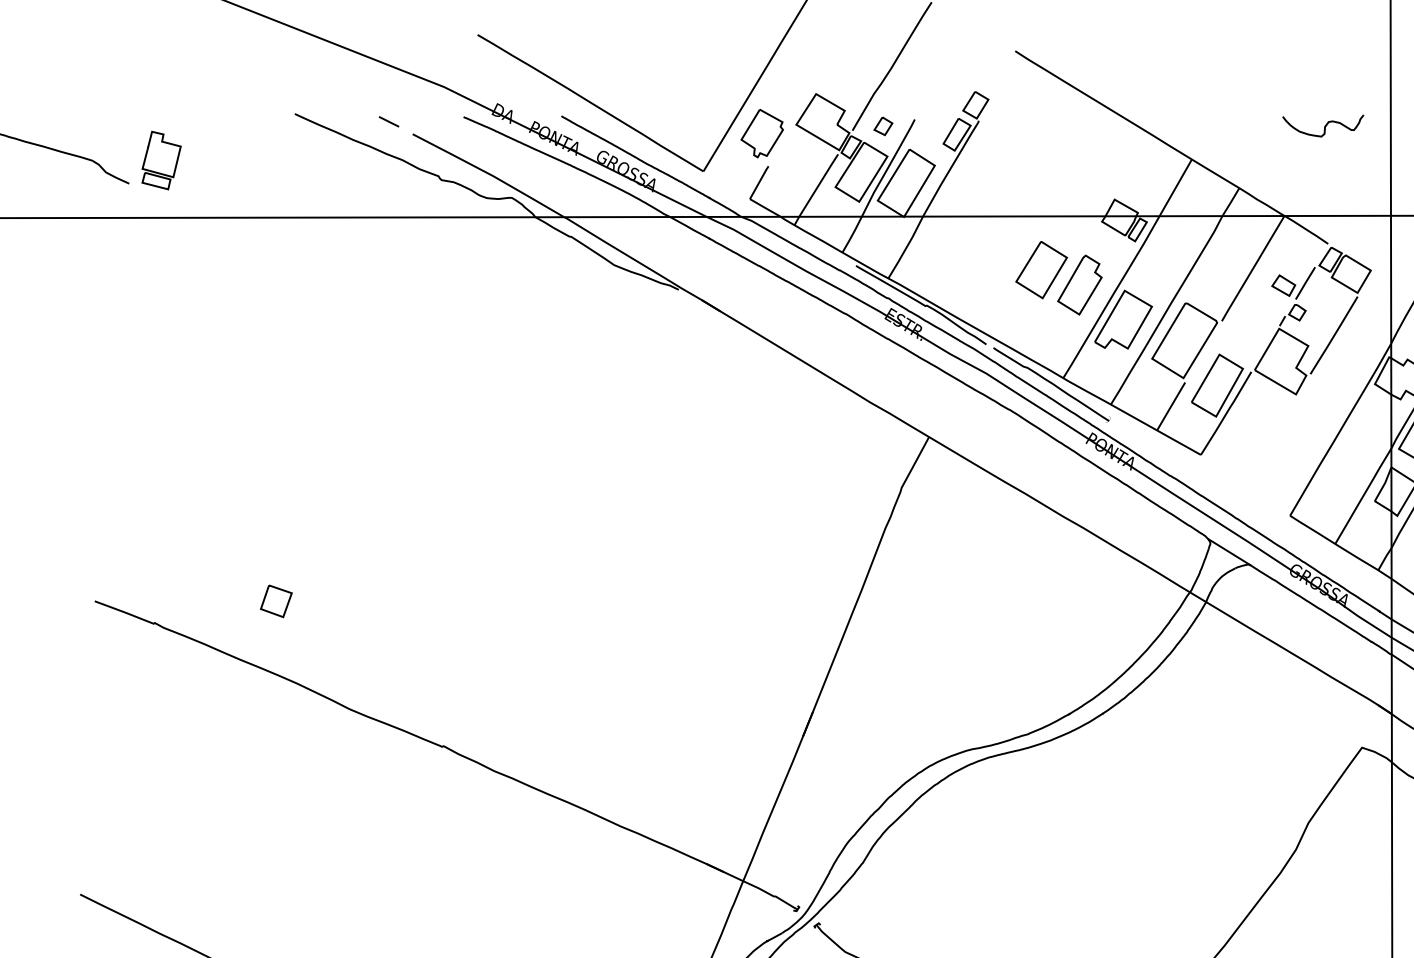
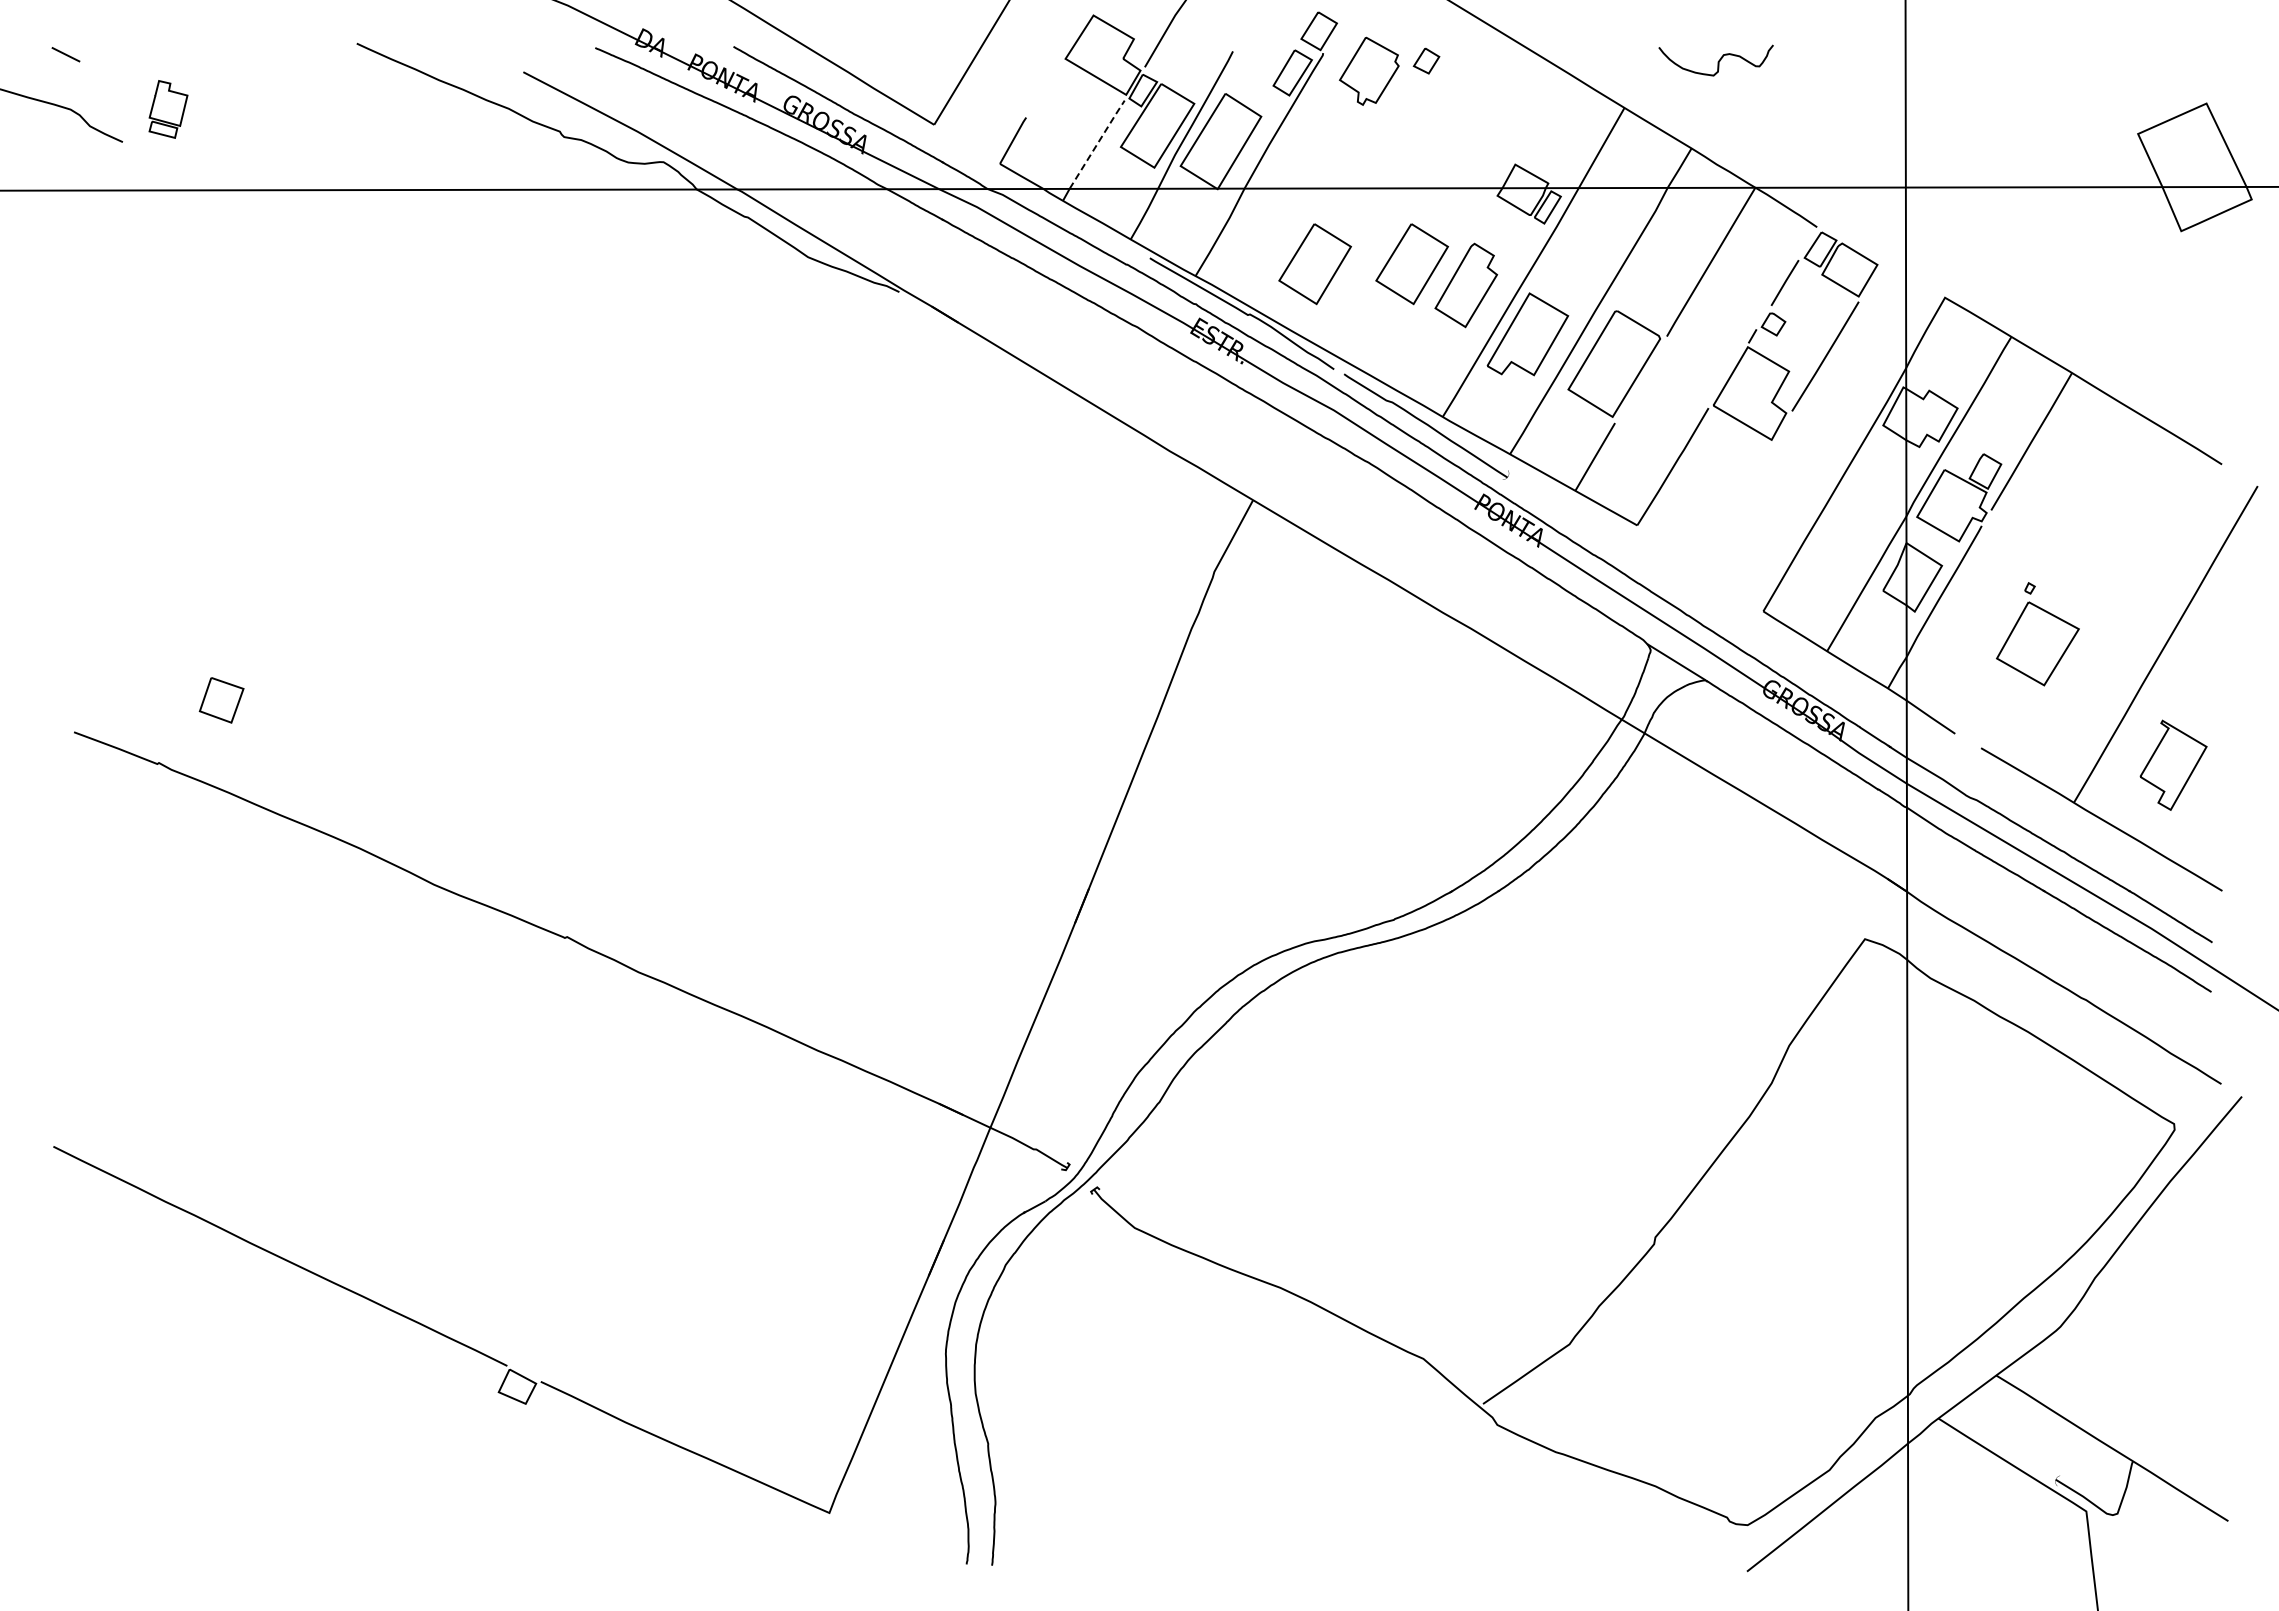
line: (388, 121) -> (65, 54), moved
part: (883, 125) -> (1426, 60), moved
curve: (1324, 126) -> (1717, 61), moved
part: (762, 133) -> (1369, 70), moved
part: (161, 160) -> (168, 109), size x0.7
line: (818, 185) -> (1097, 144), solid -> dashed
part: (972, 270) -> (1314, 264), added
part: (1283, 285) -> (1754, 285), removed
part: (1217, 385) -> (1660, 427), removed
part: (276, 601) -> (221, 700), moved

